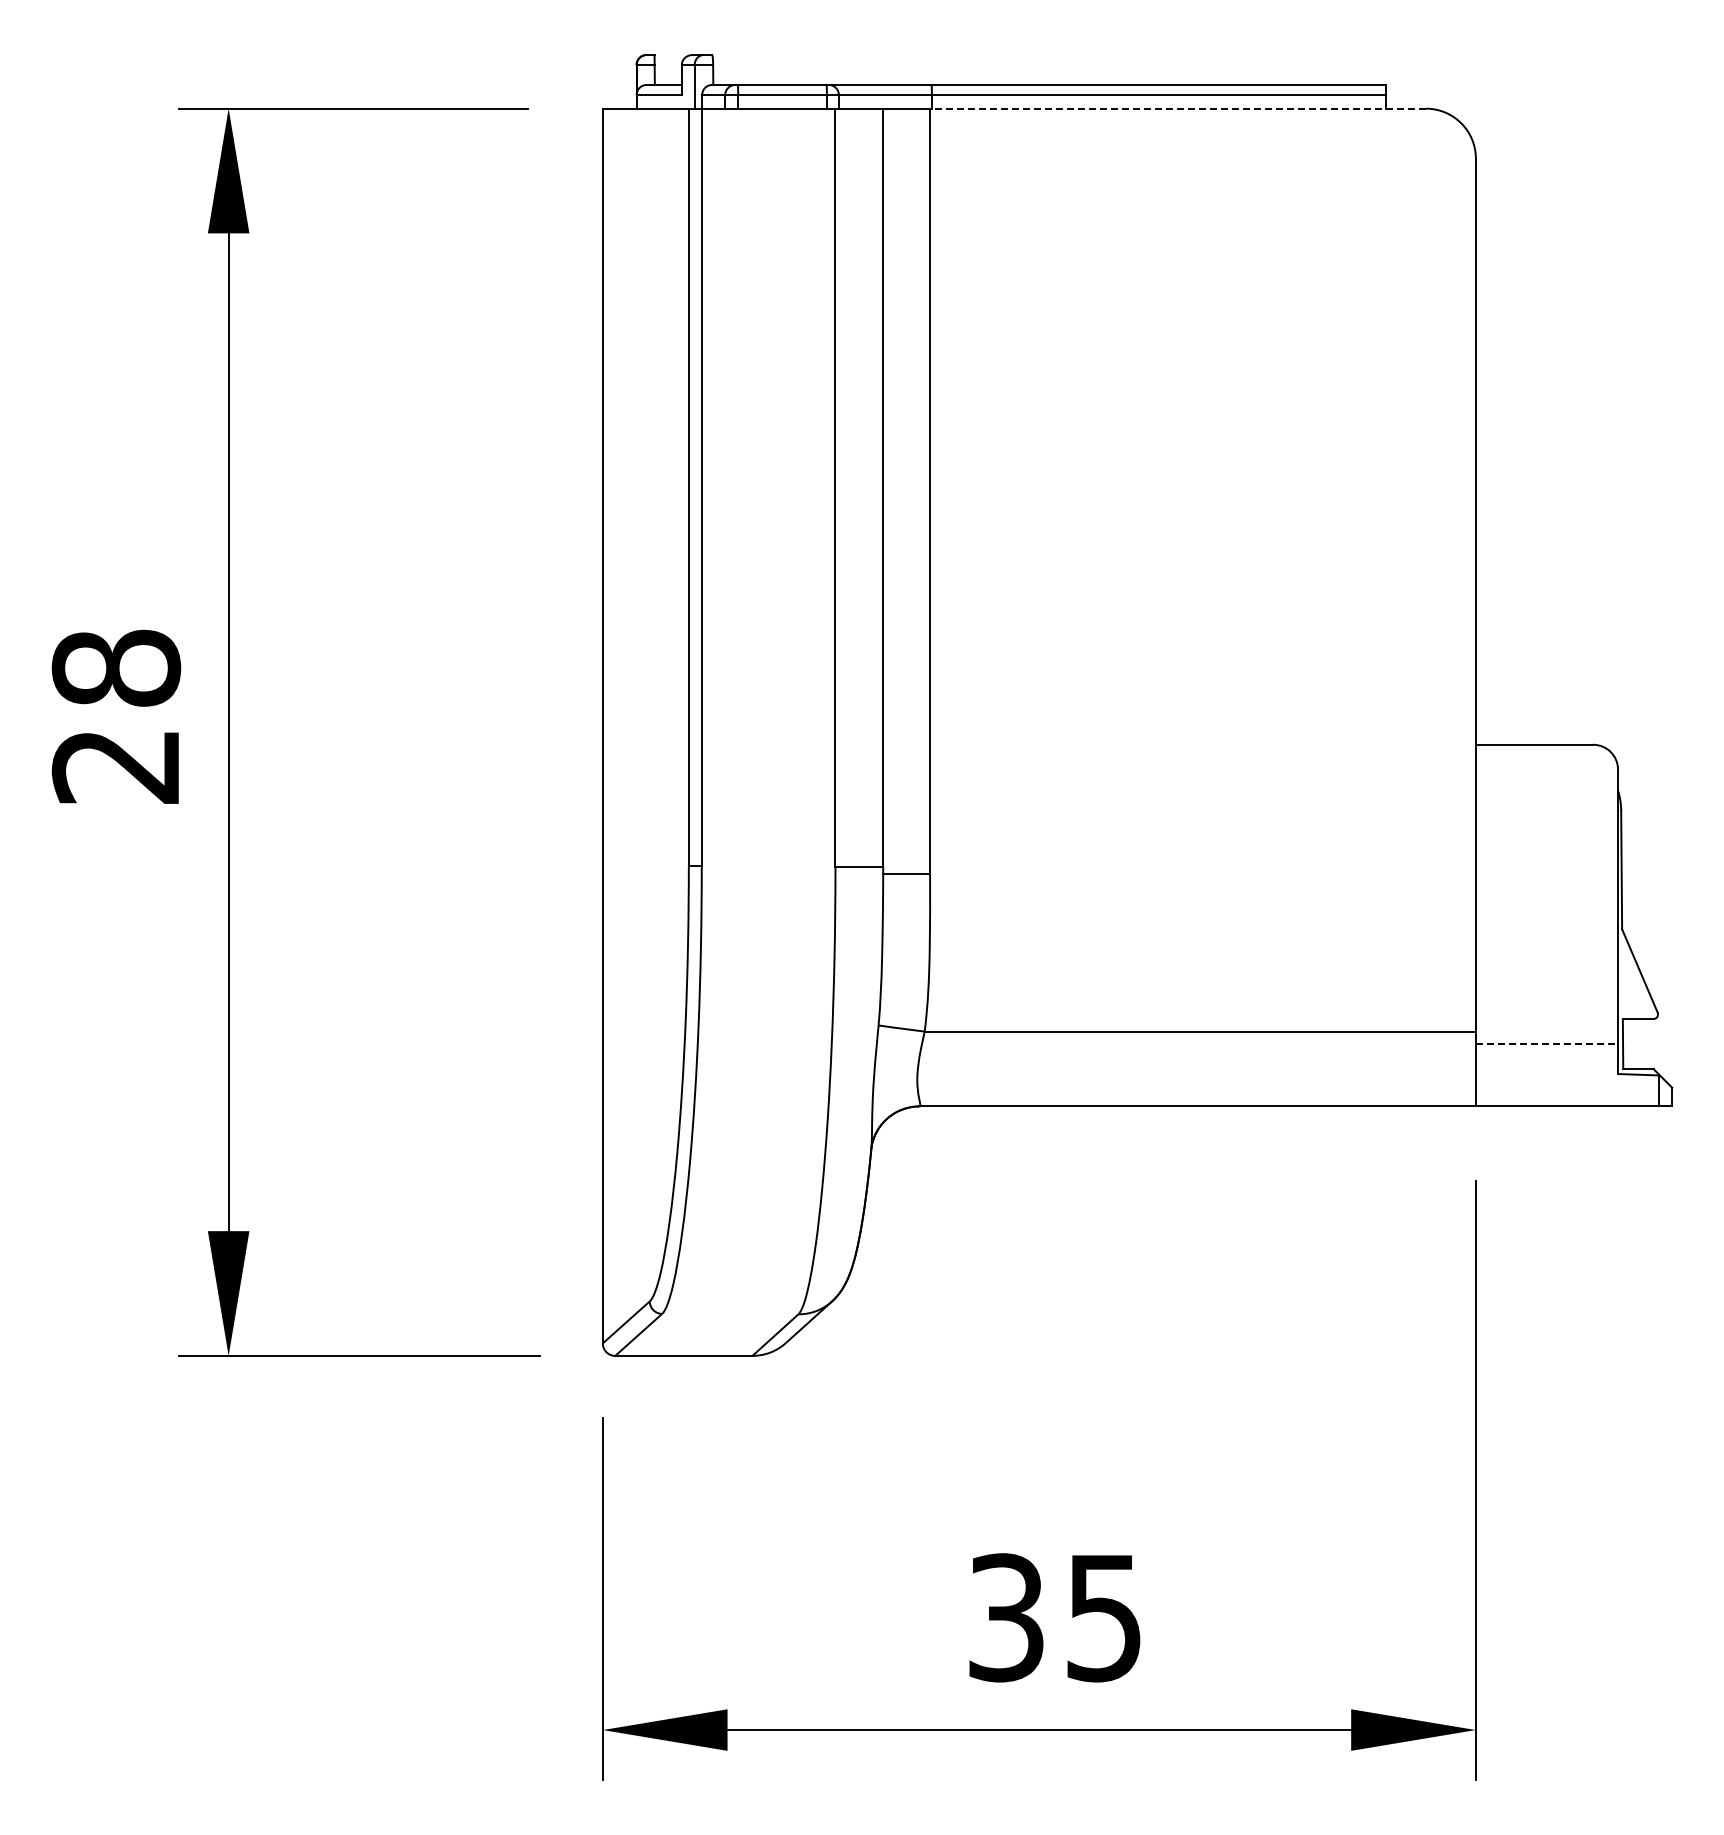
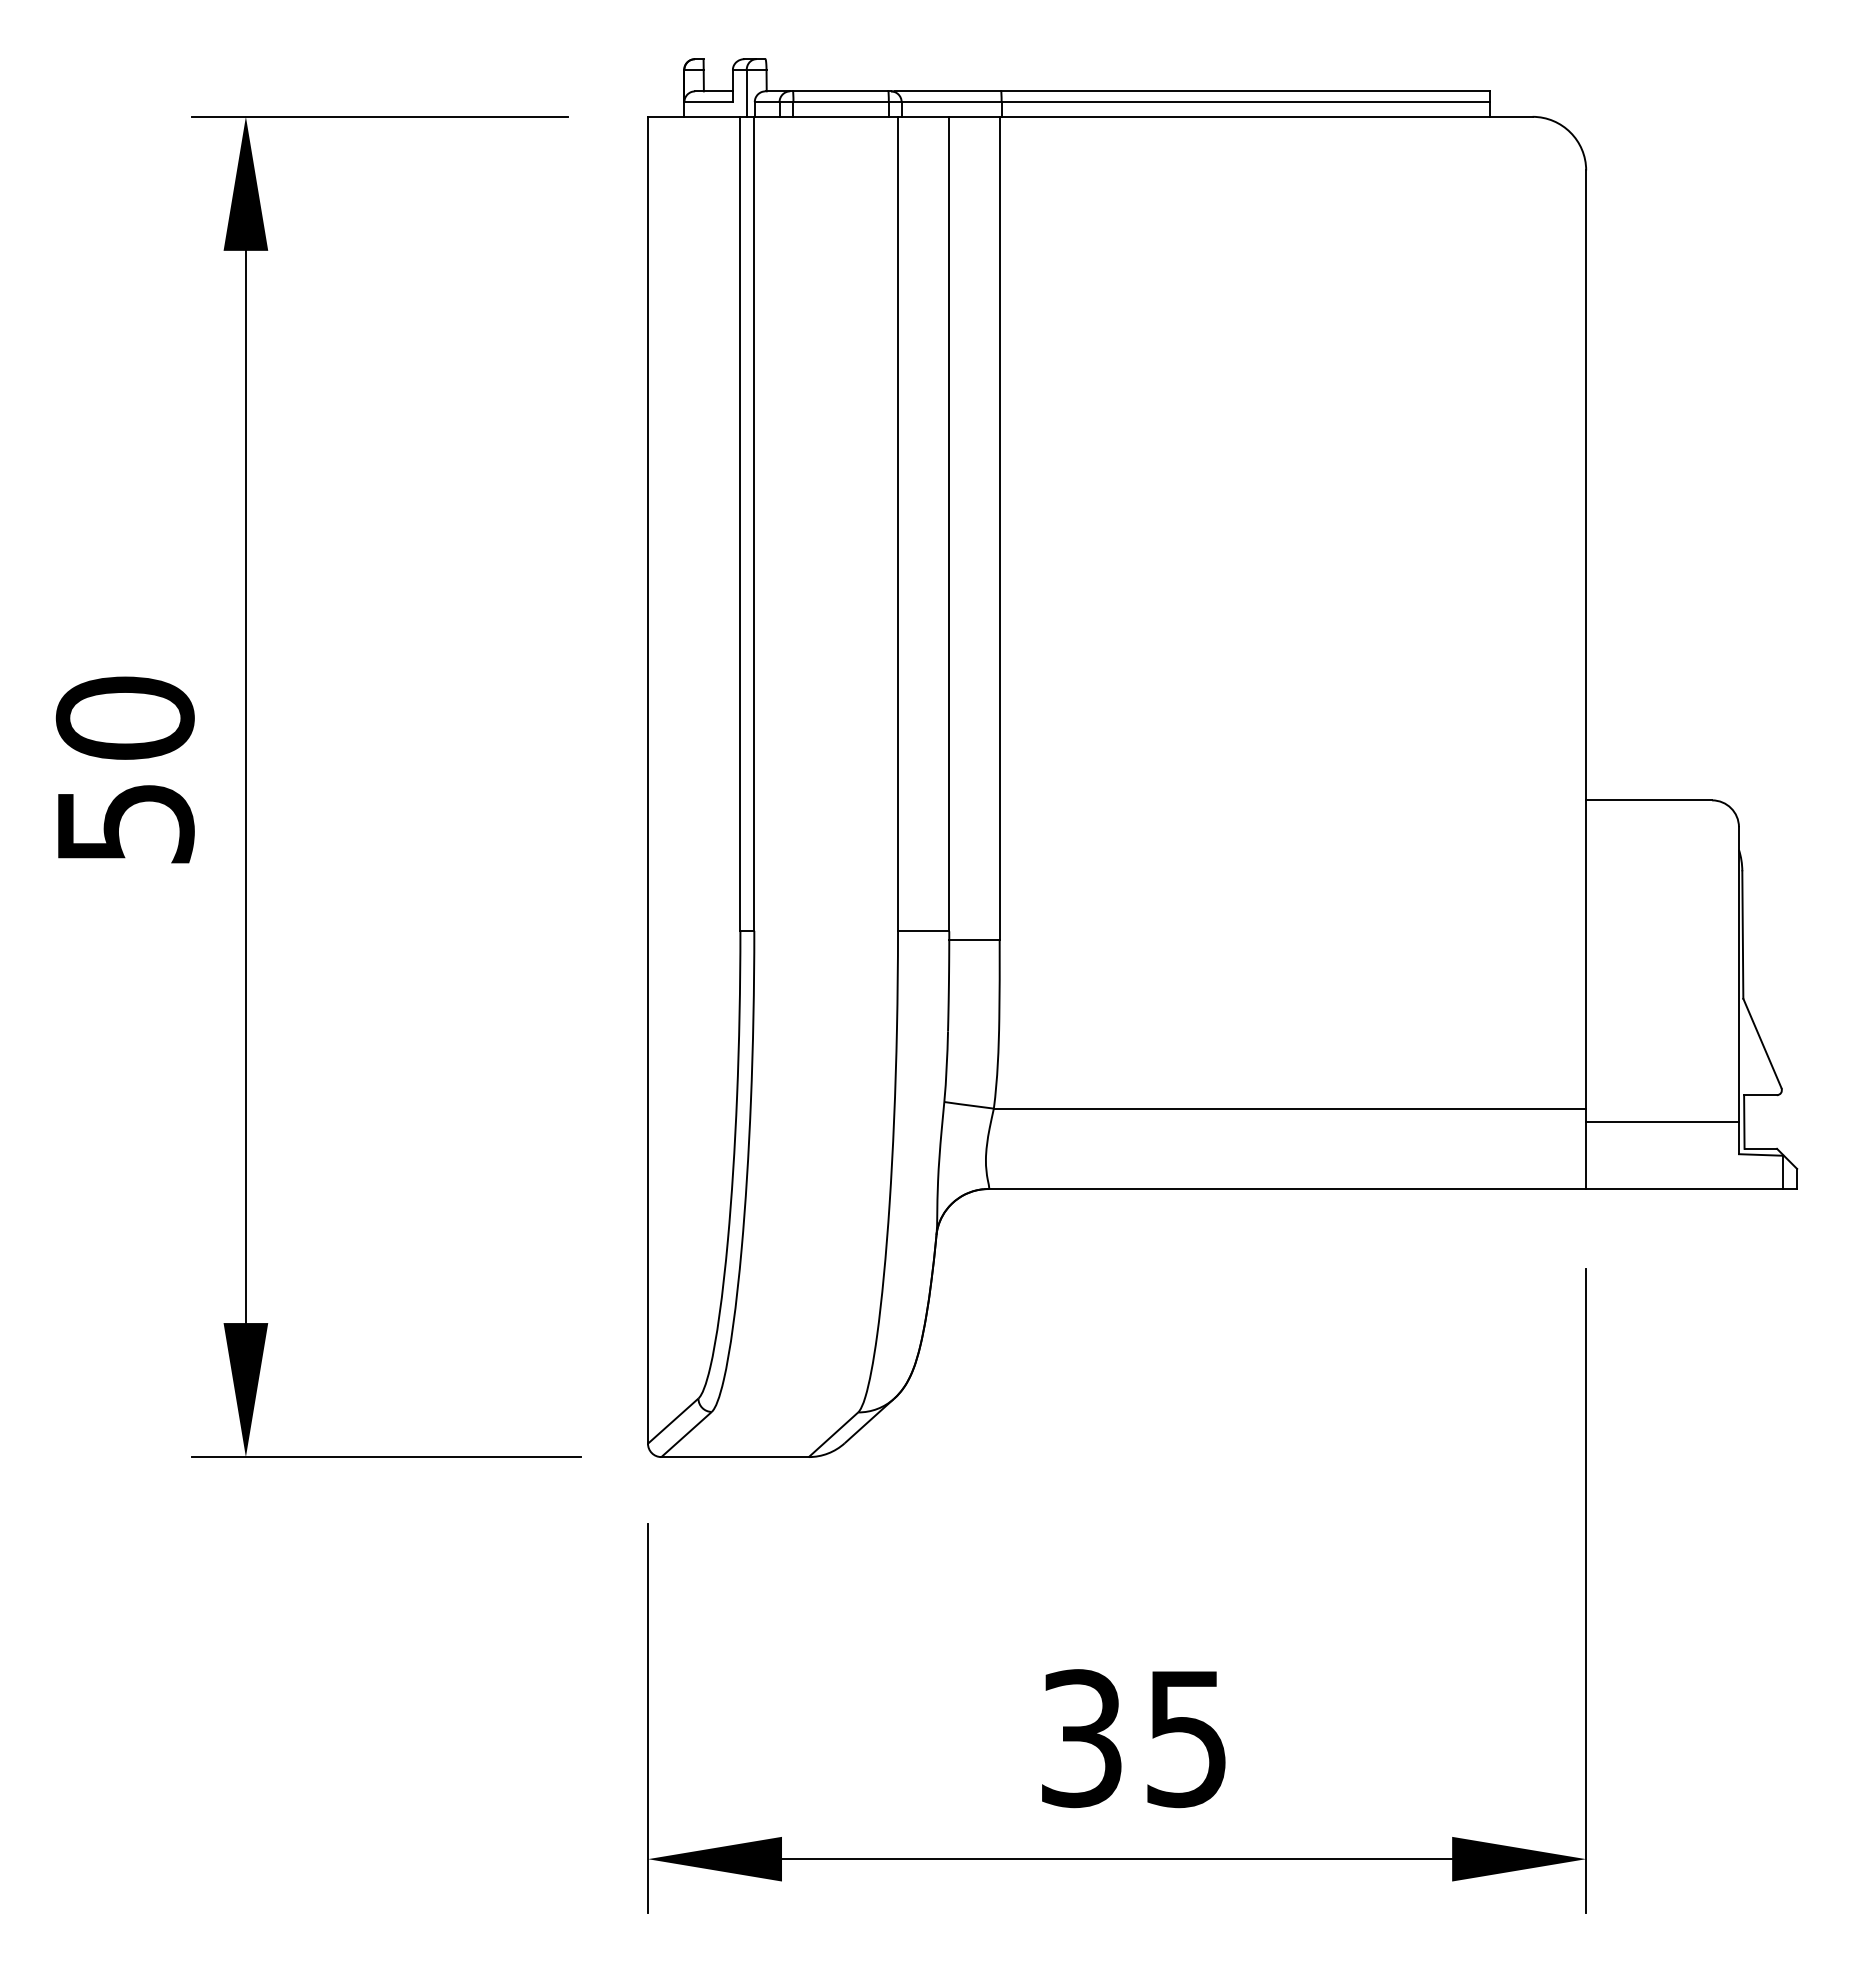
line: (1178, 108) -> (1266, 116), dashed -> solid
text: (116, 716) -> (125, 770), 28 -> 50
line: (1547, 1044) -> (1663, 1122), dashed -> solid

